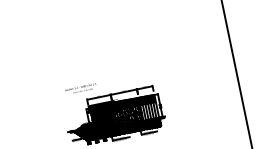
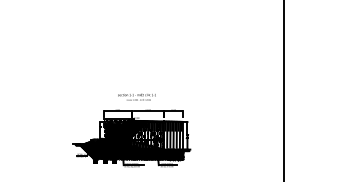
text: (80, 88) -> (136, 96), moved

